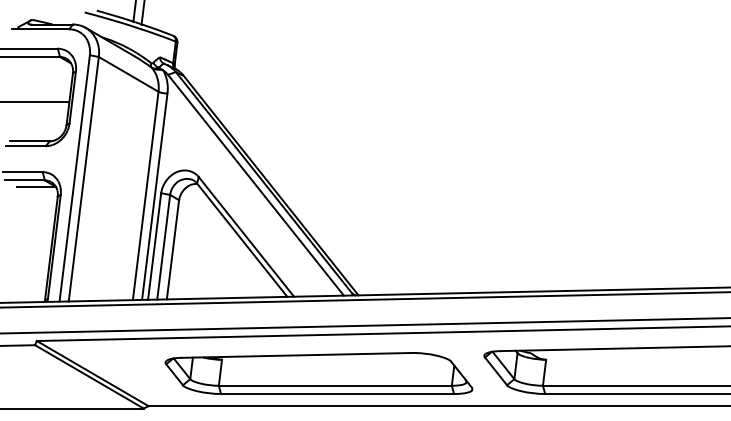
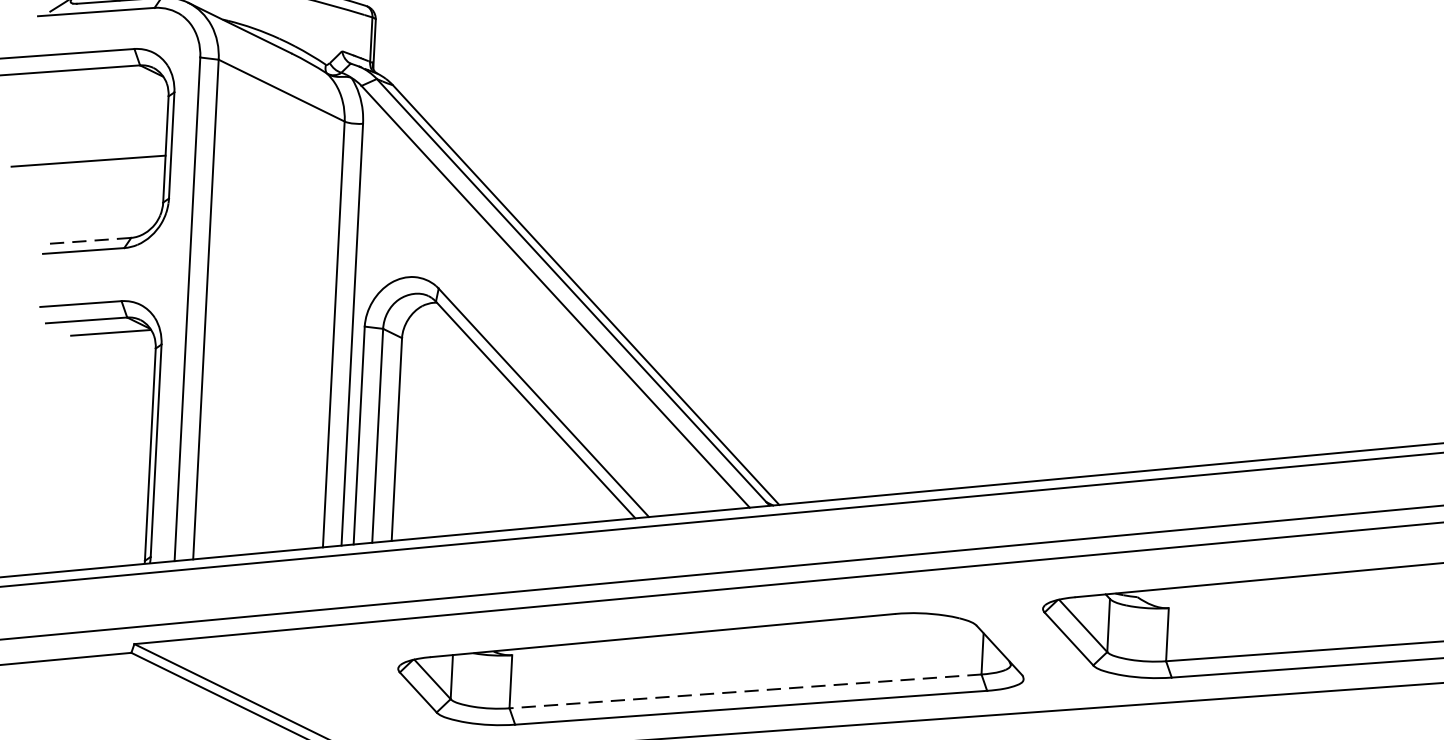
line: (30, 141) -> (92, 240), solid -> dashed
line: (334, 385) -> (743, 691), solid -> dashed

